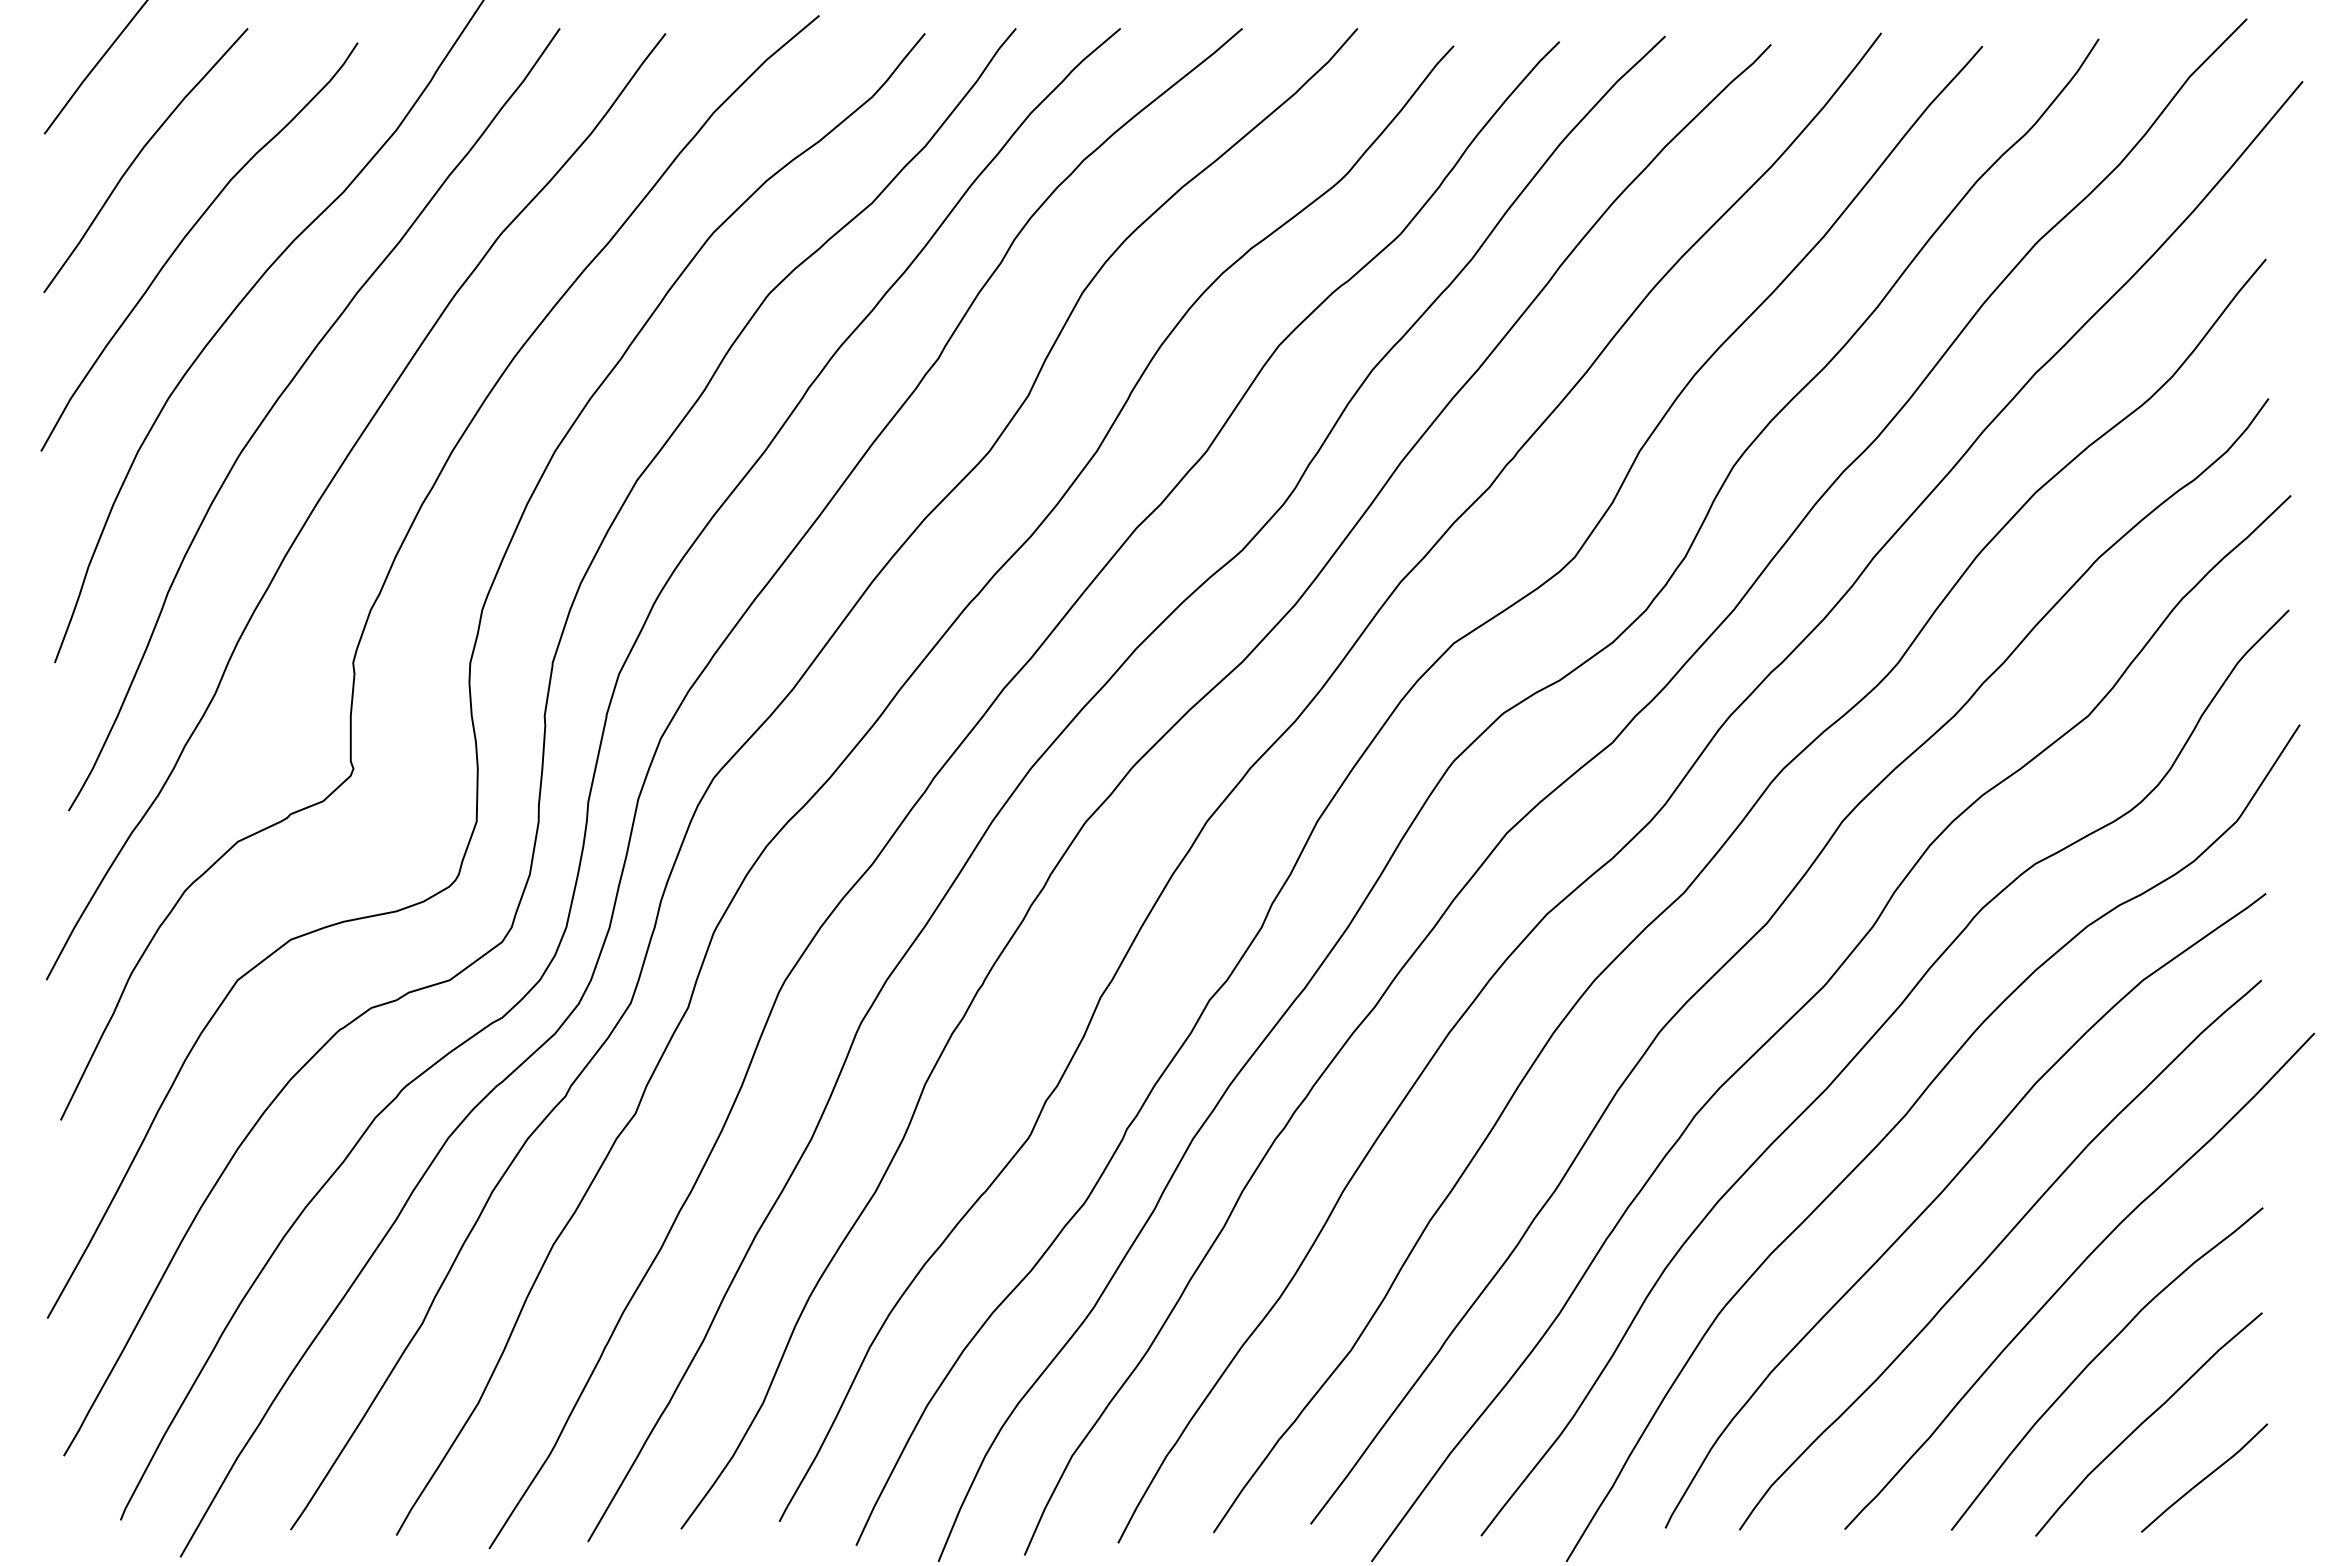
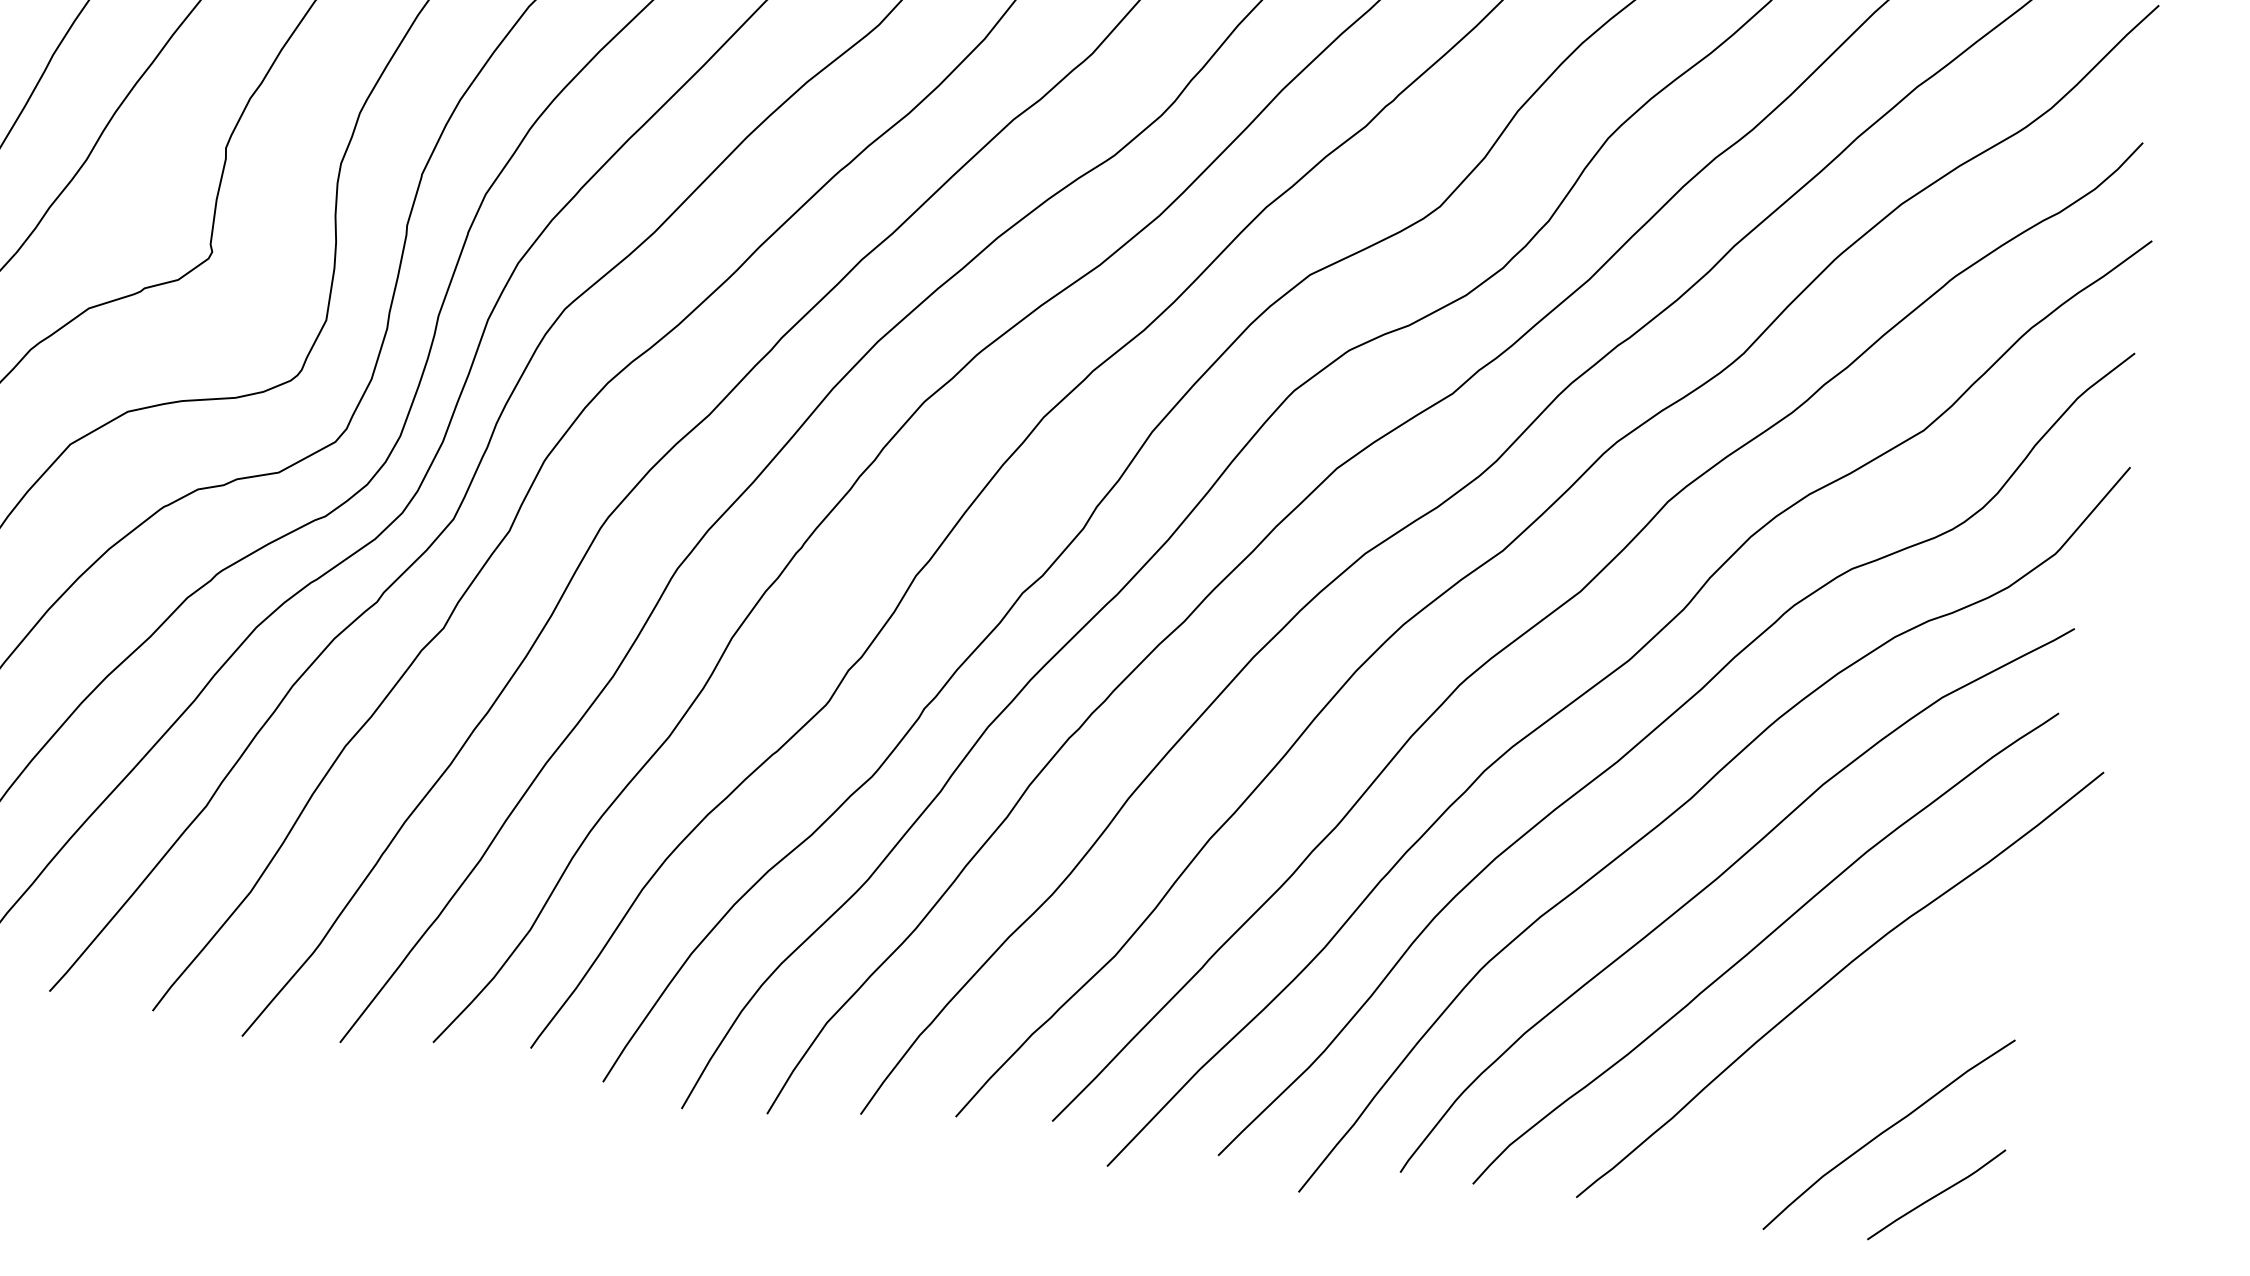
curve: (2096, 1358) -> (1846, 1062), removed

